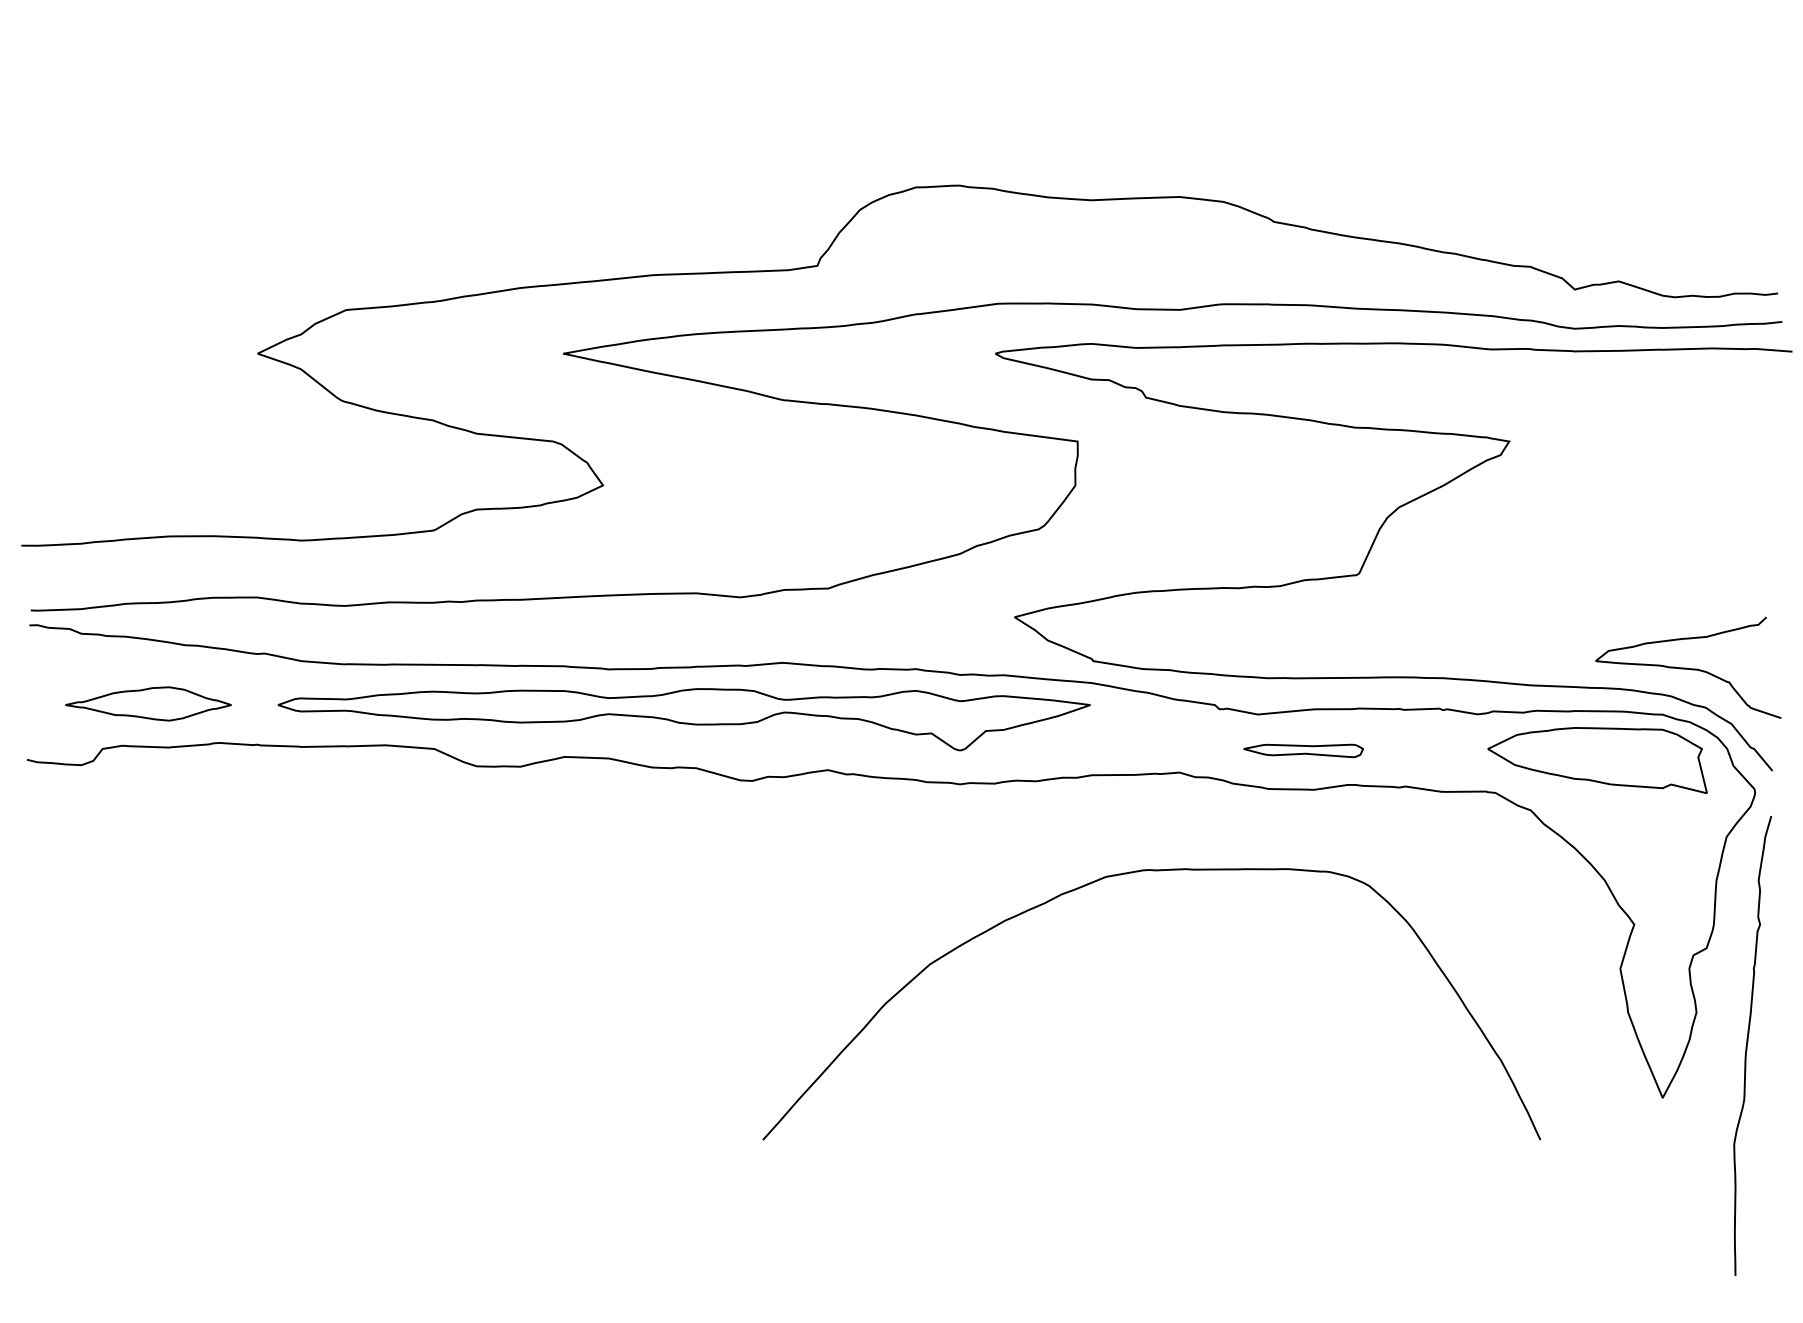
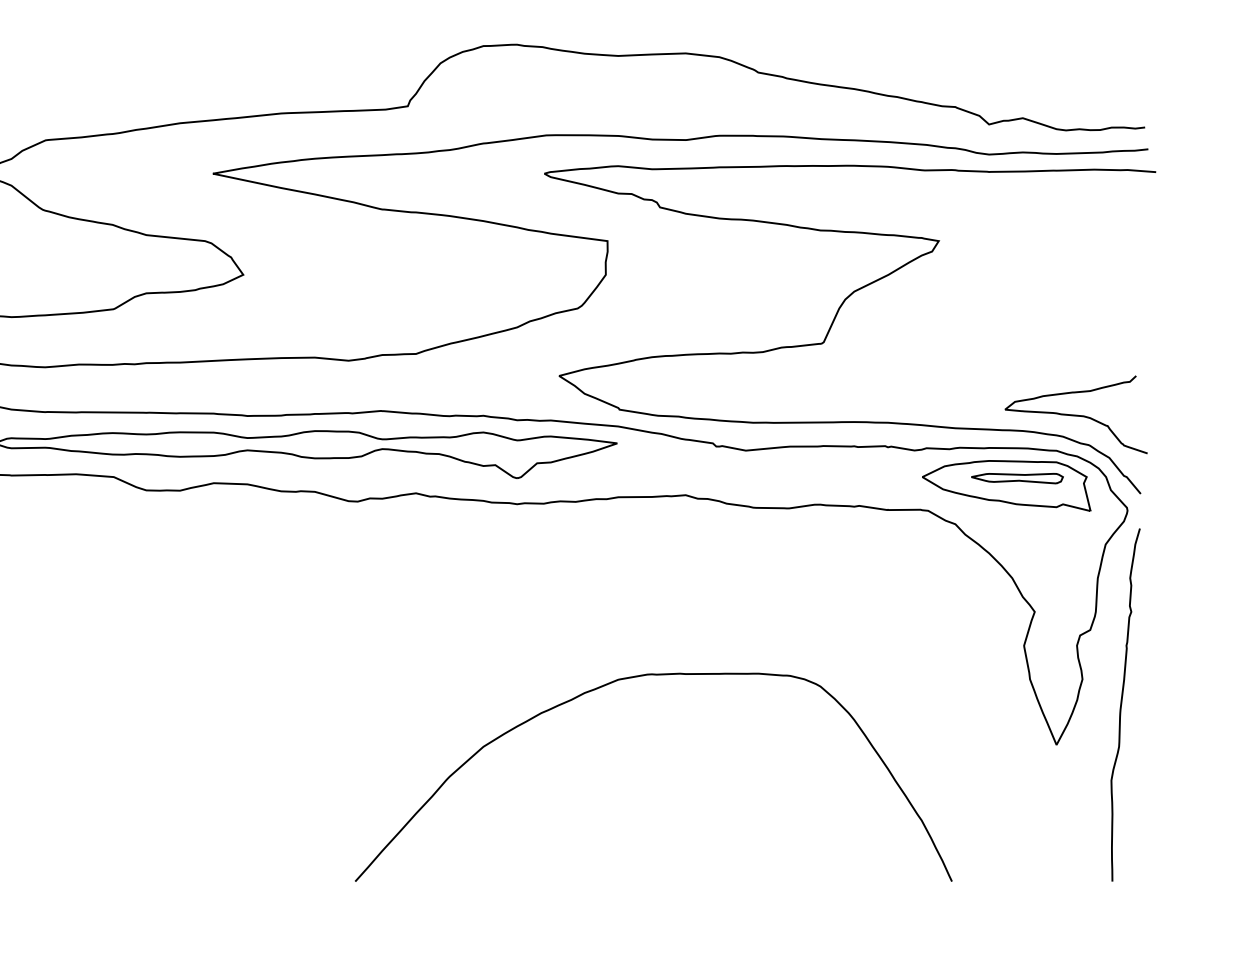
part: (1303, 750) -> (1017, 478), moved
curve: (1132, 873) -> (638, 677), moved

